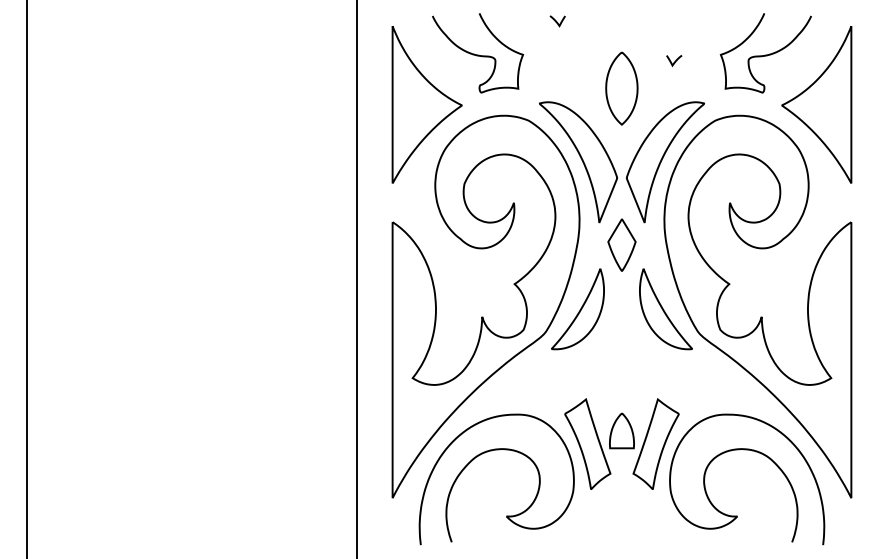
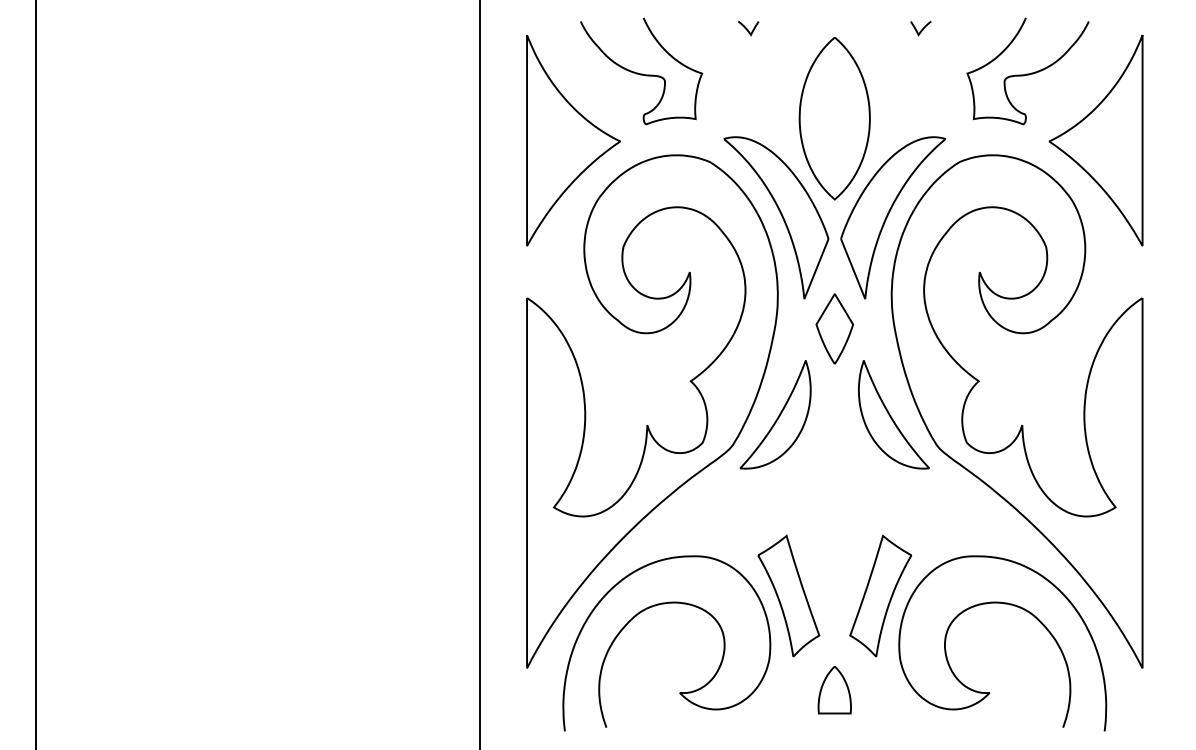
curve: (674, 61) -> (921, 29), moved
part: (621, 88) -> (834, 118), size x1.67
part: (621, 431) -> (834, 690), moved

